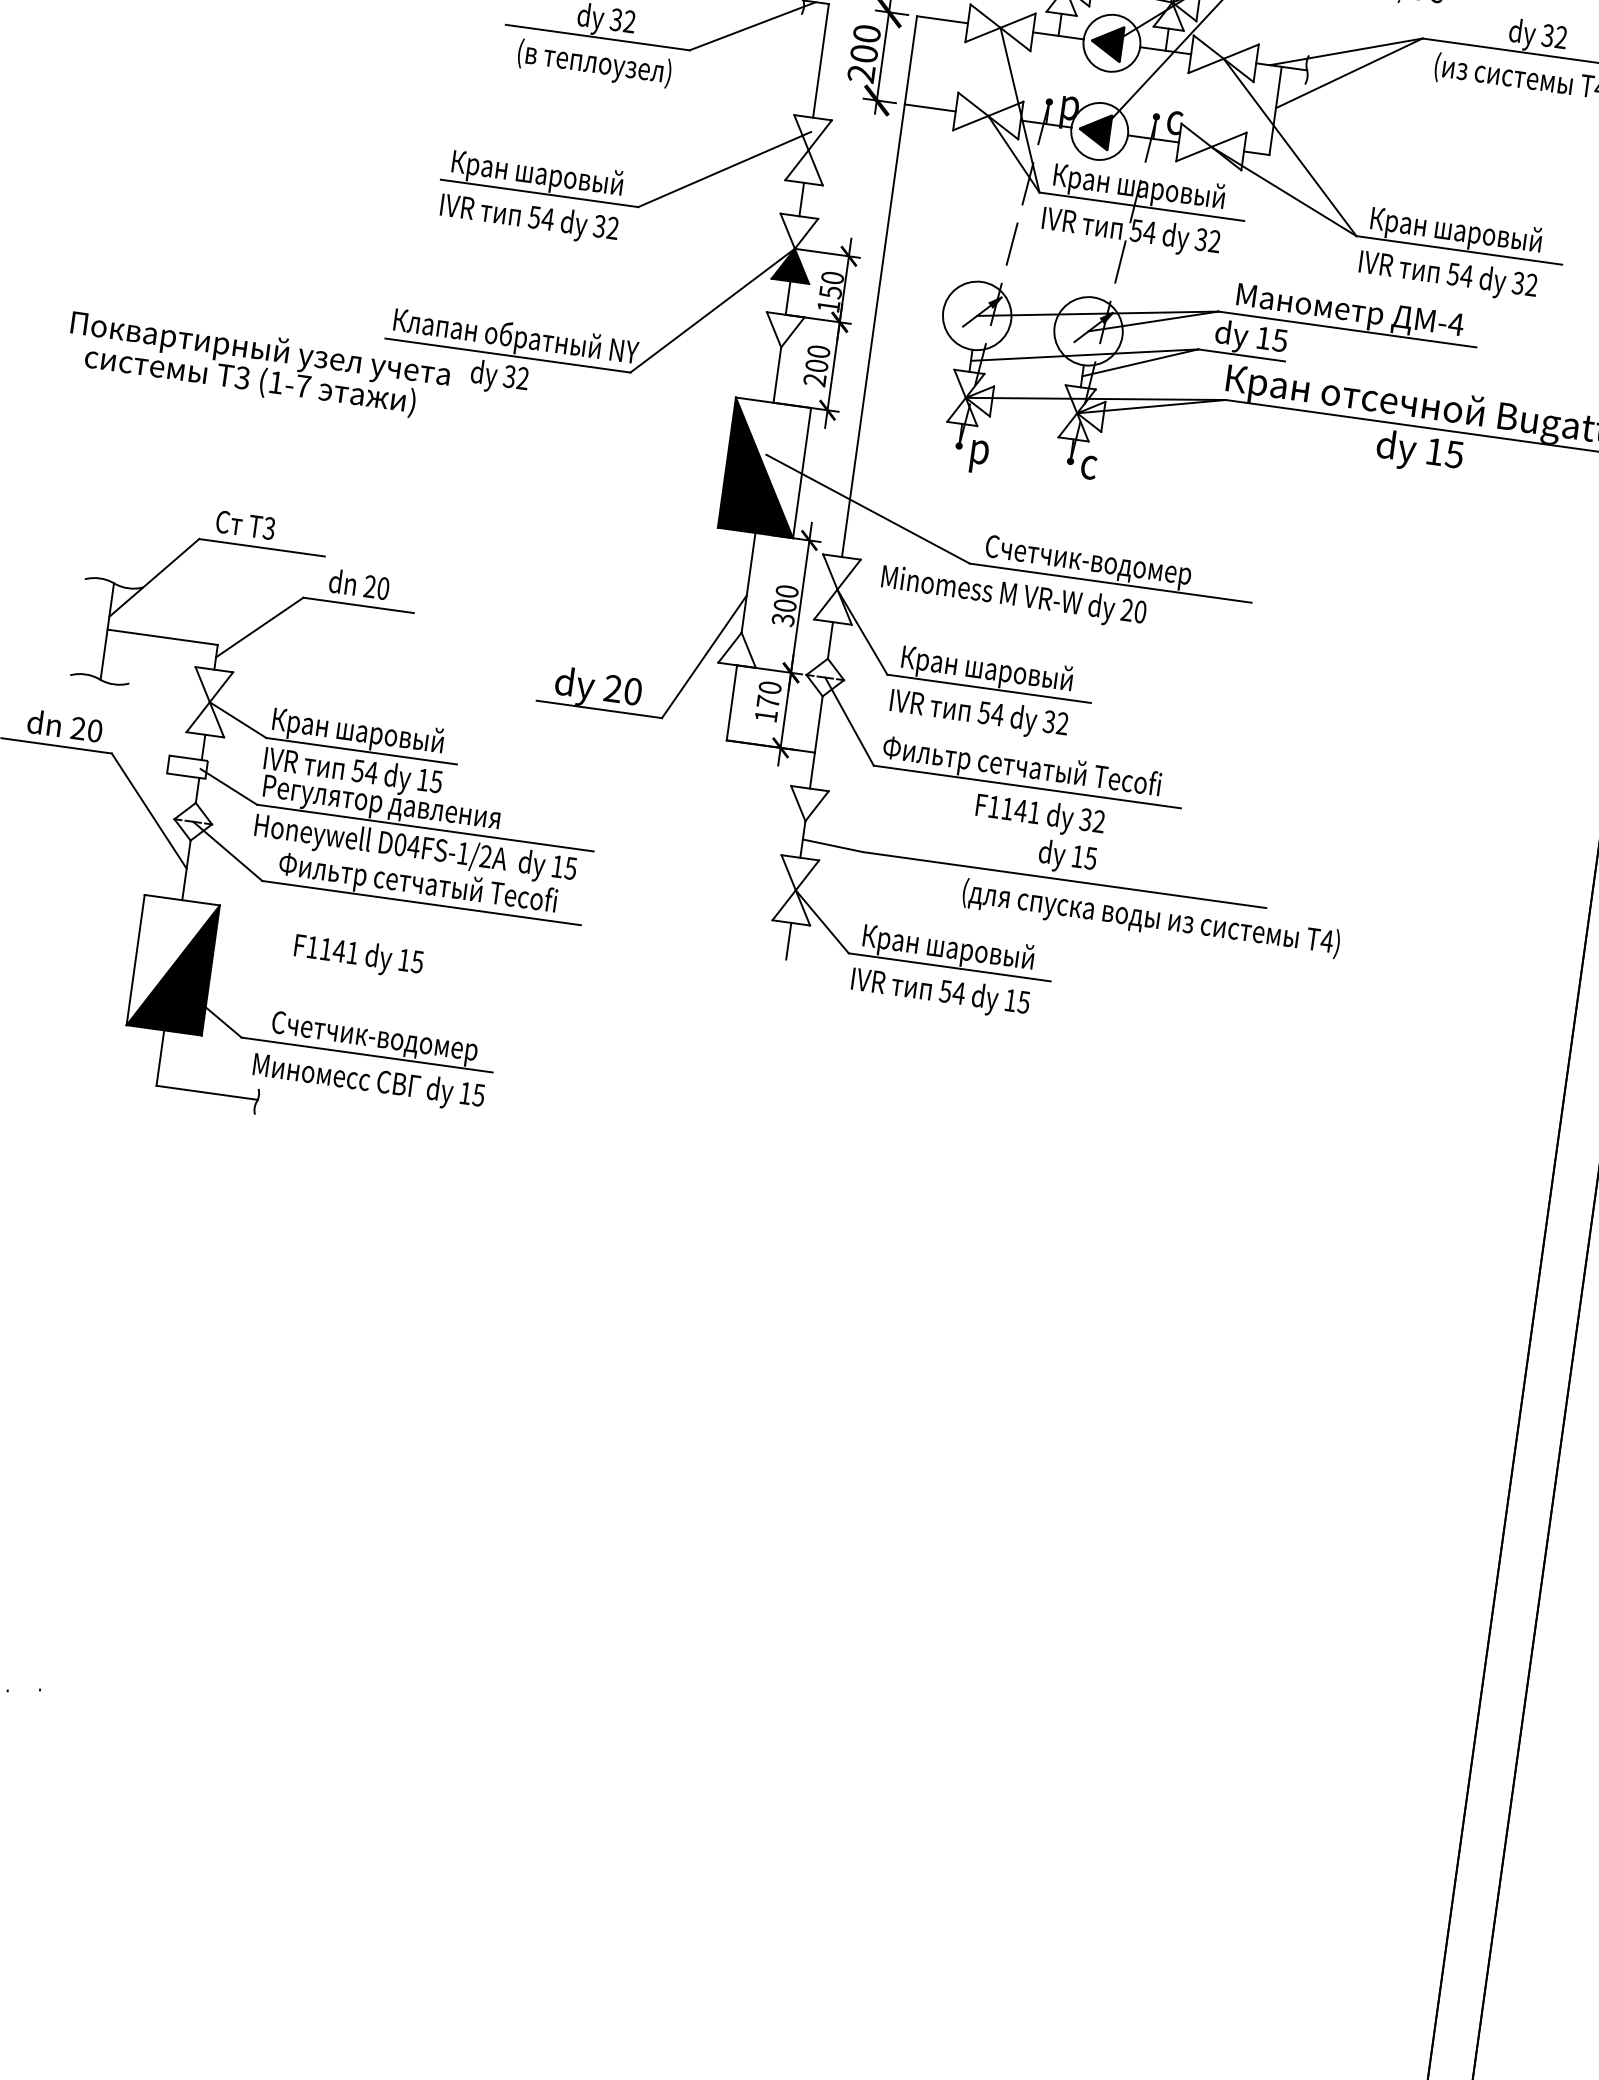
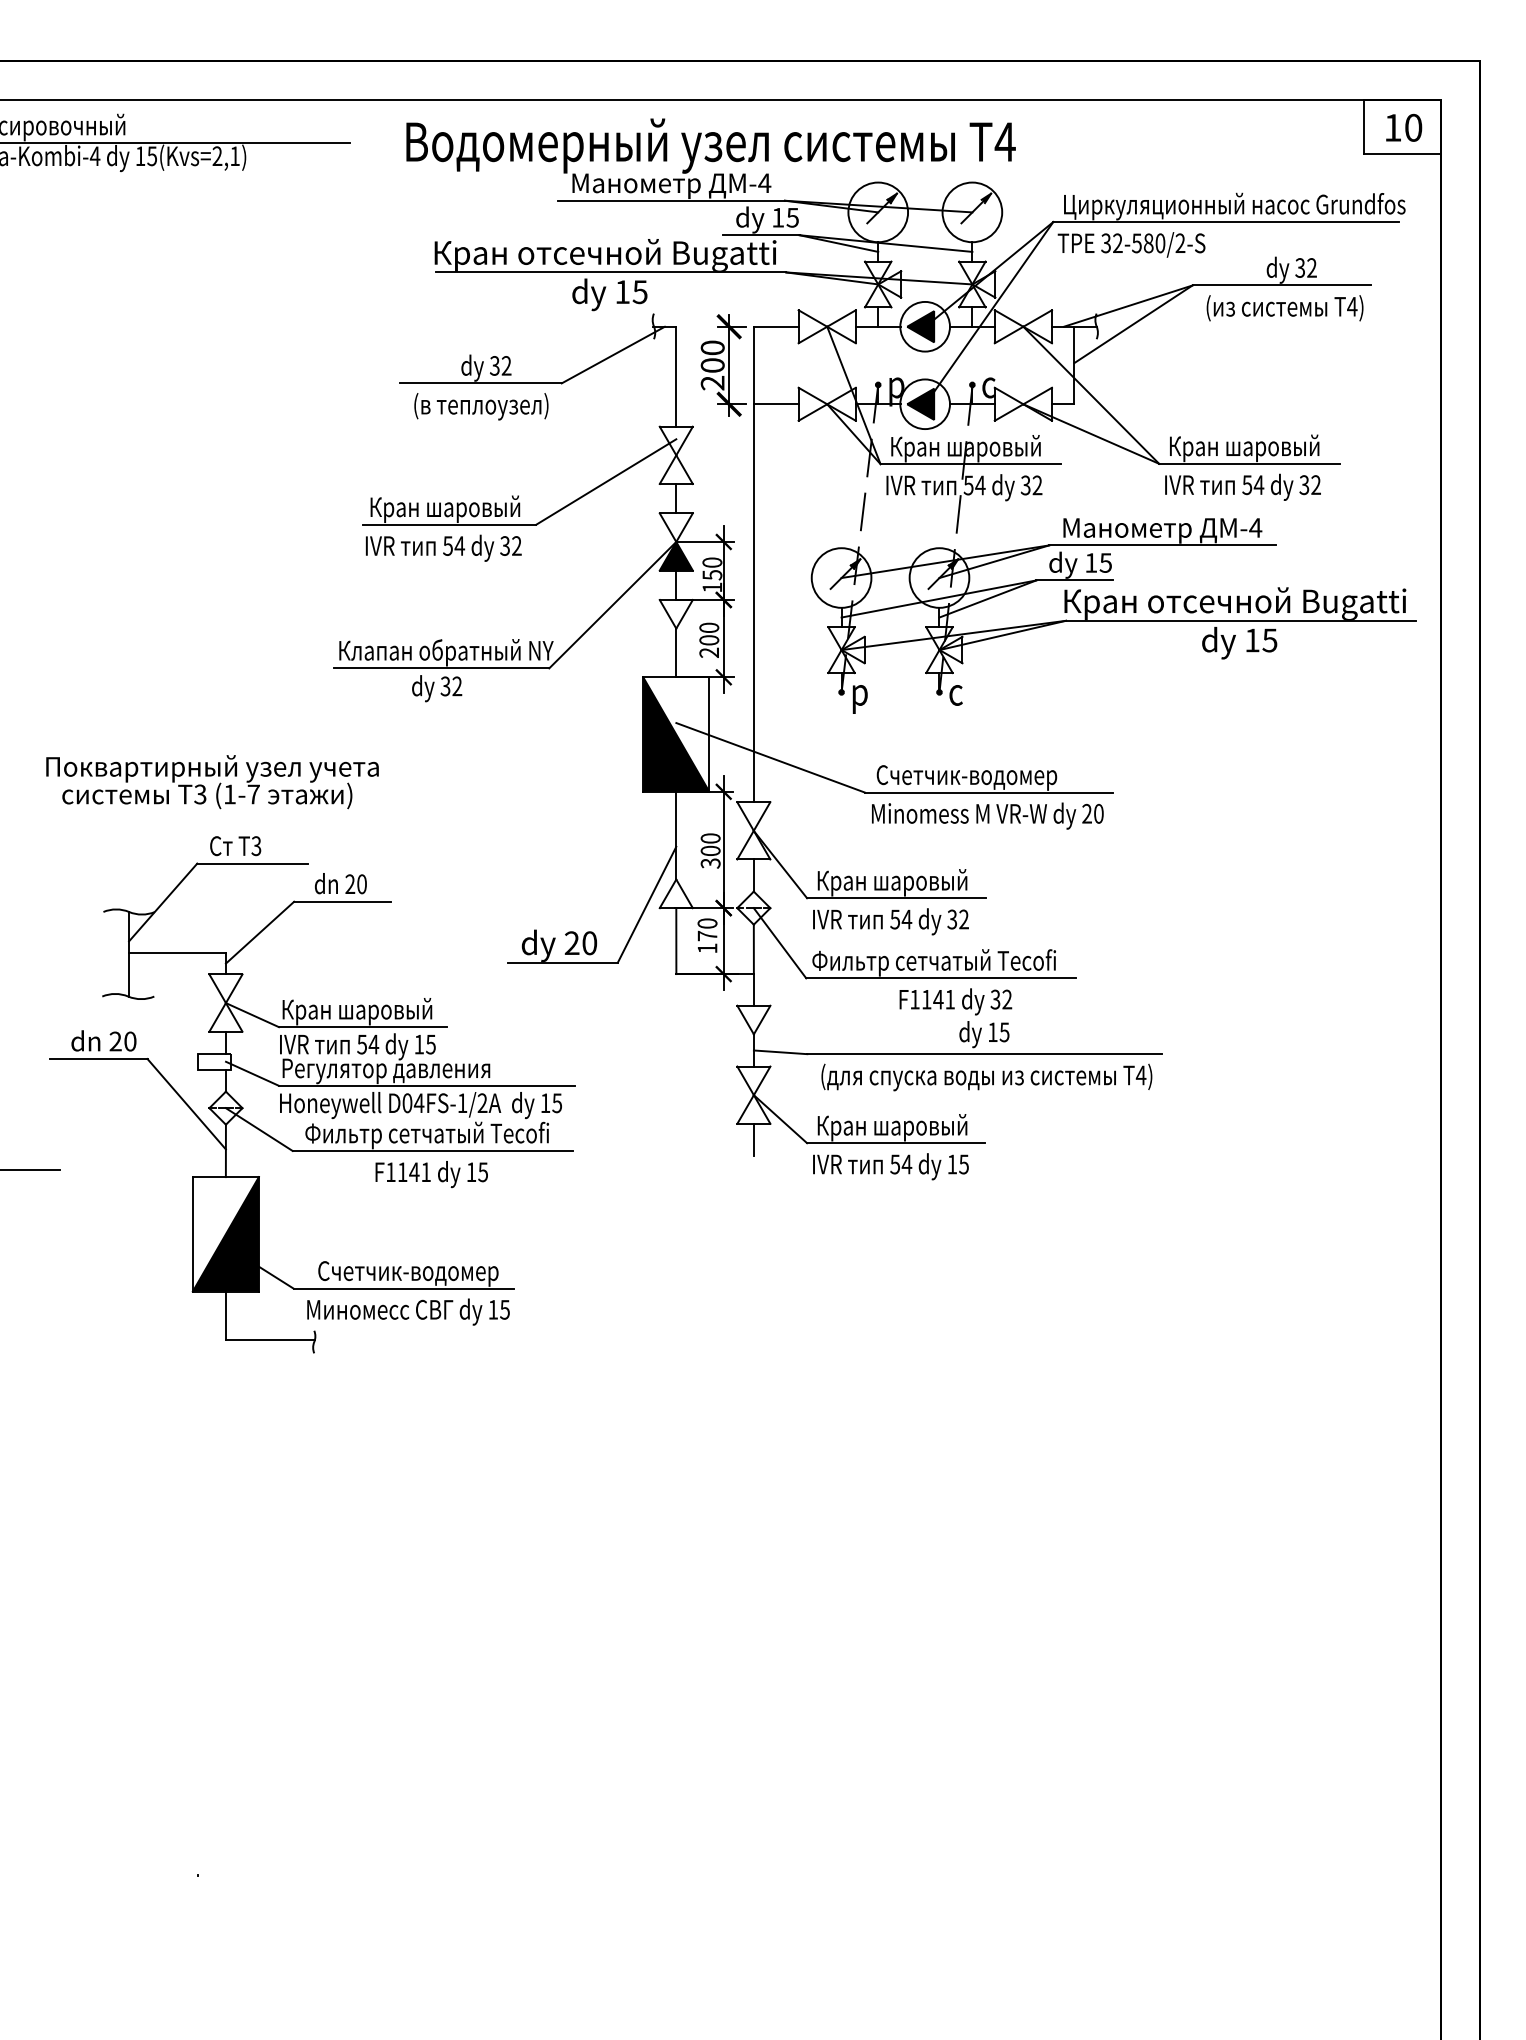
text: (258, 366) -> (212, 782), moved
text: (1013, 596) -> (987, 815), moved
text: (1150, 919) -> (986, 1077), moved
text: (358, 956) -> (431, 1174), moved

